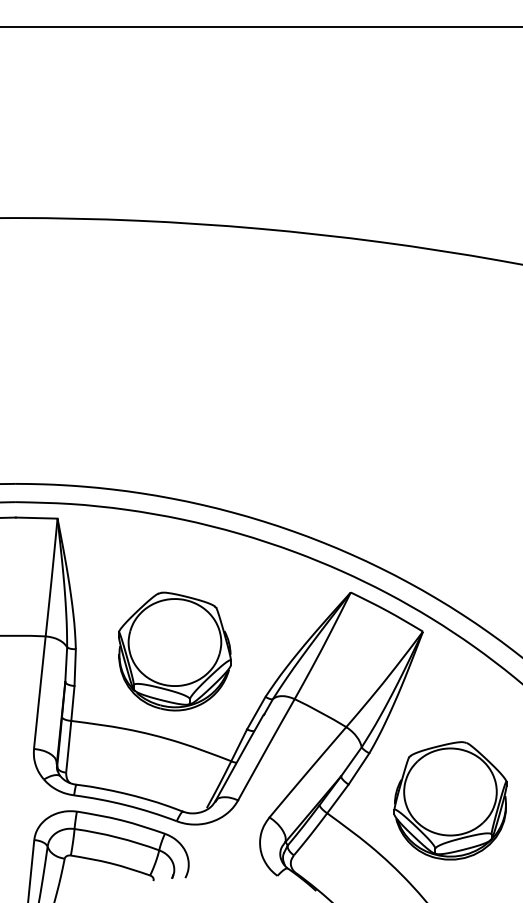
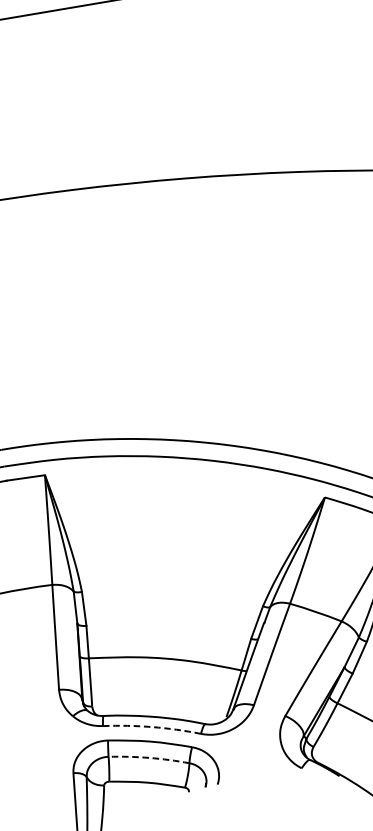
part: (174, 651) -> (172, 578), removed
arc: (126, 805) -> (152, 727), solid -> dashed
arc: (117, 837) -> (149, 757), solid -> dashed

